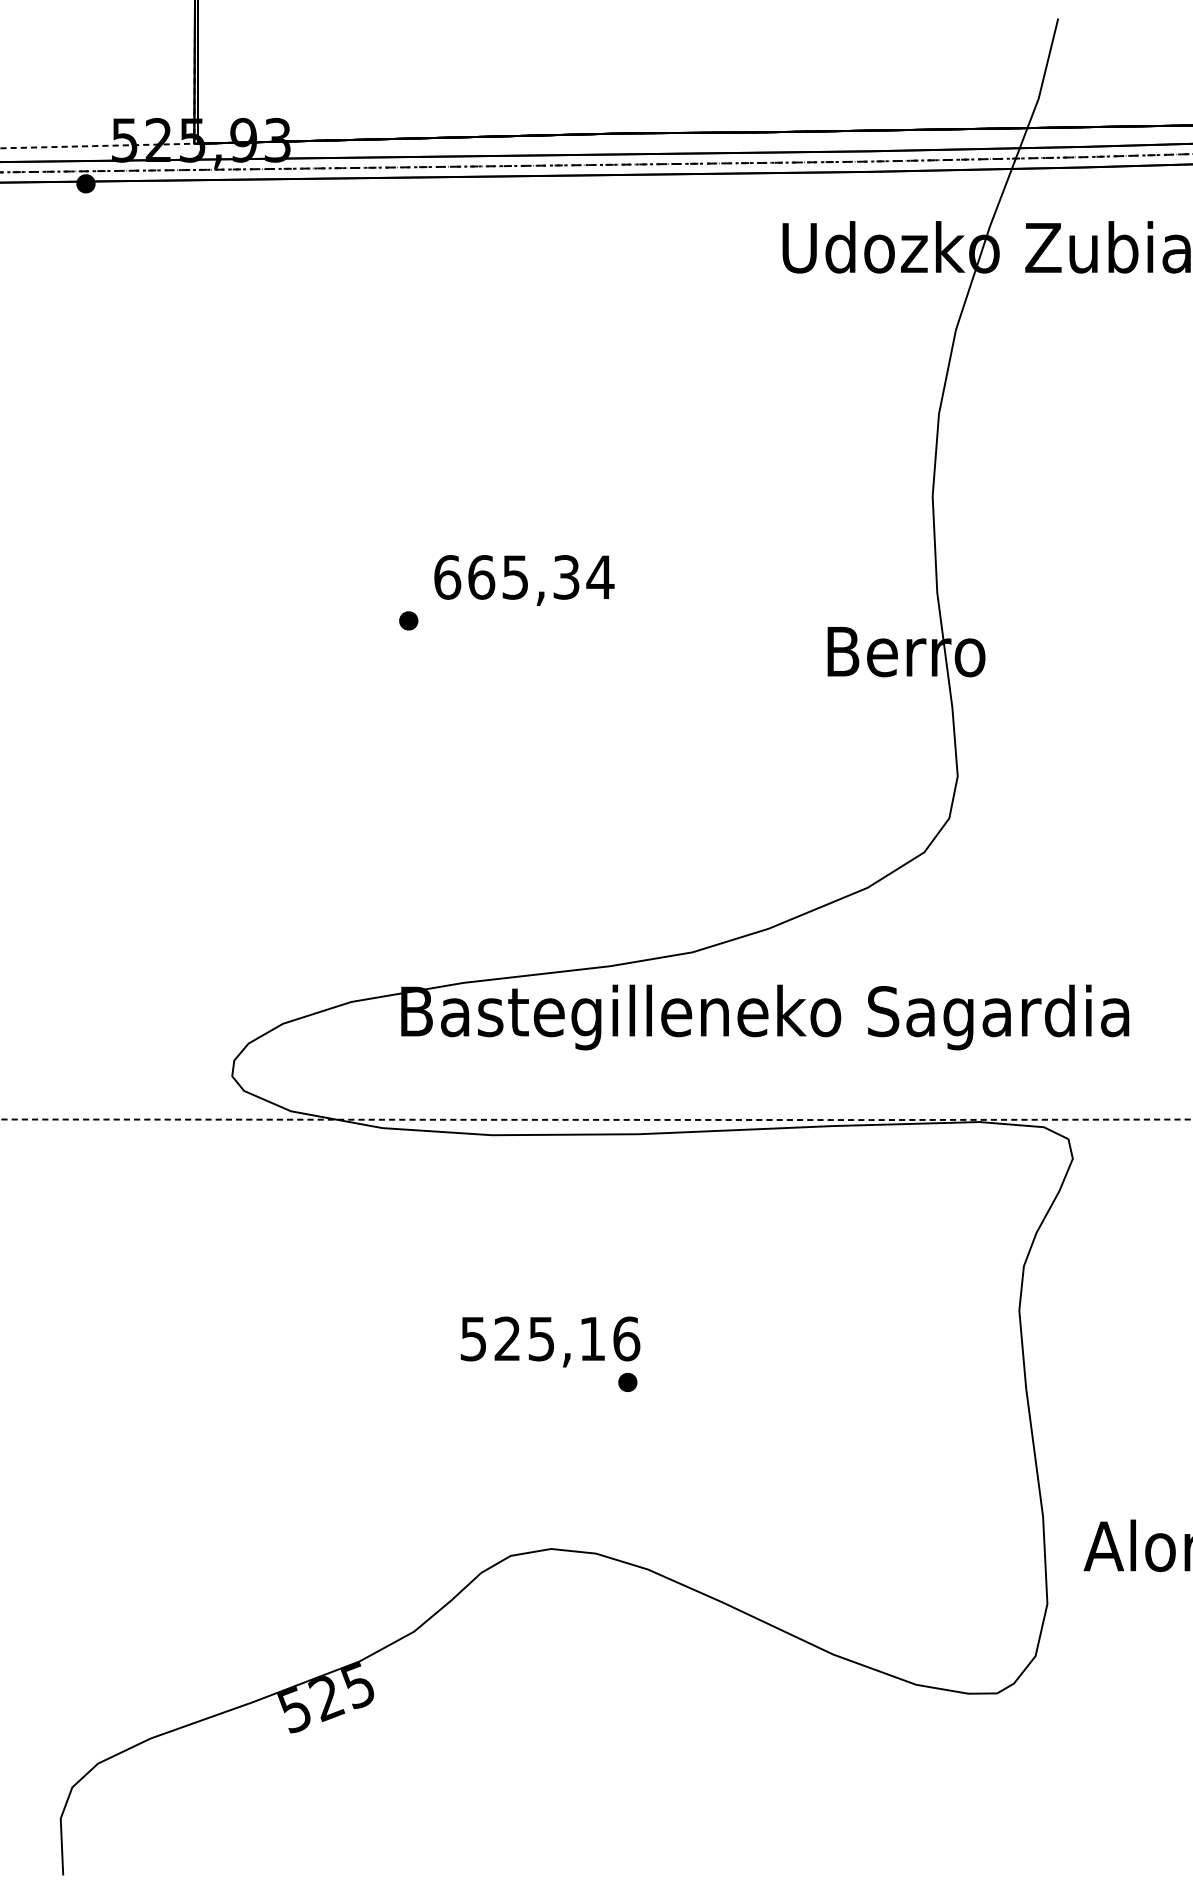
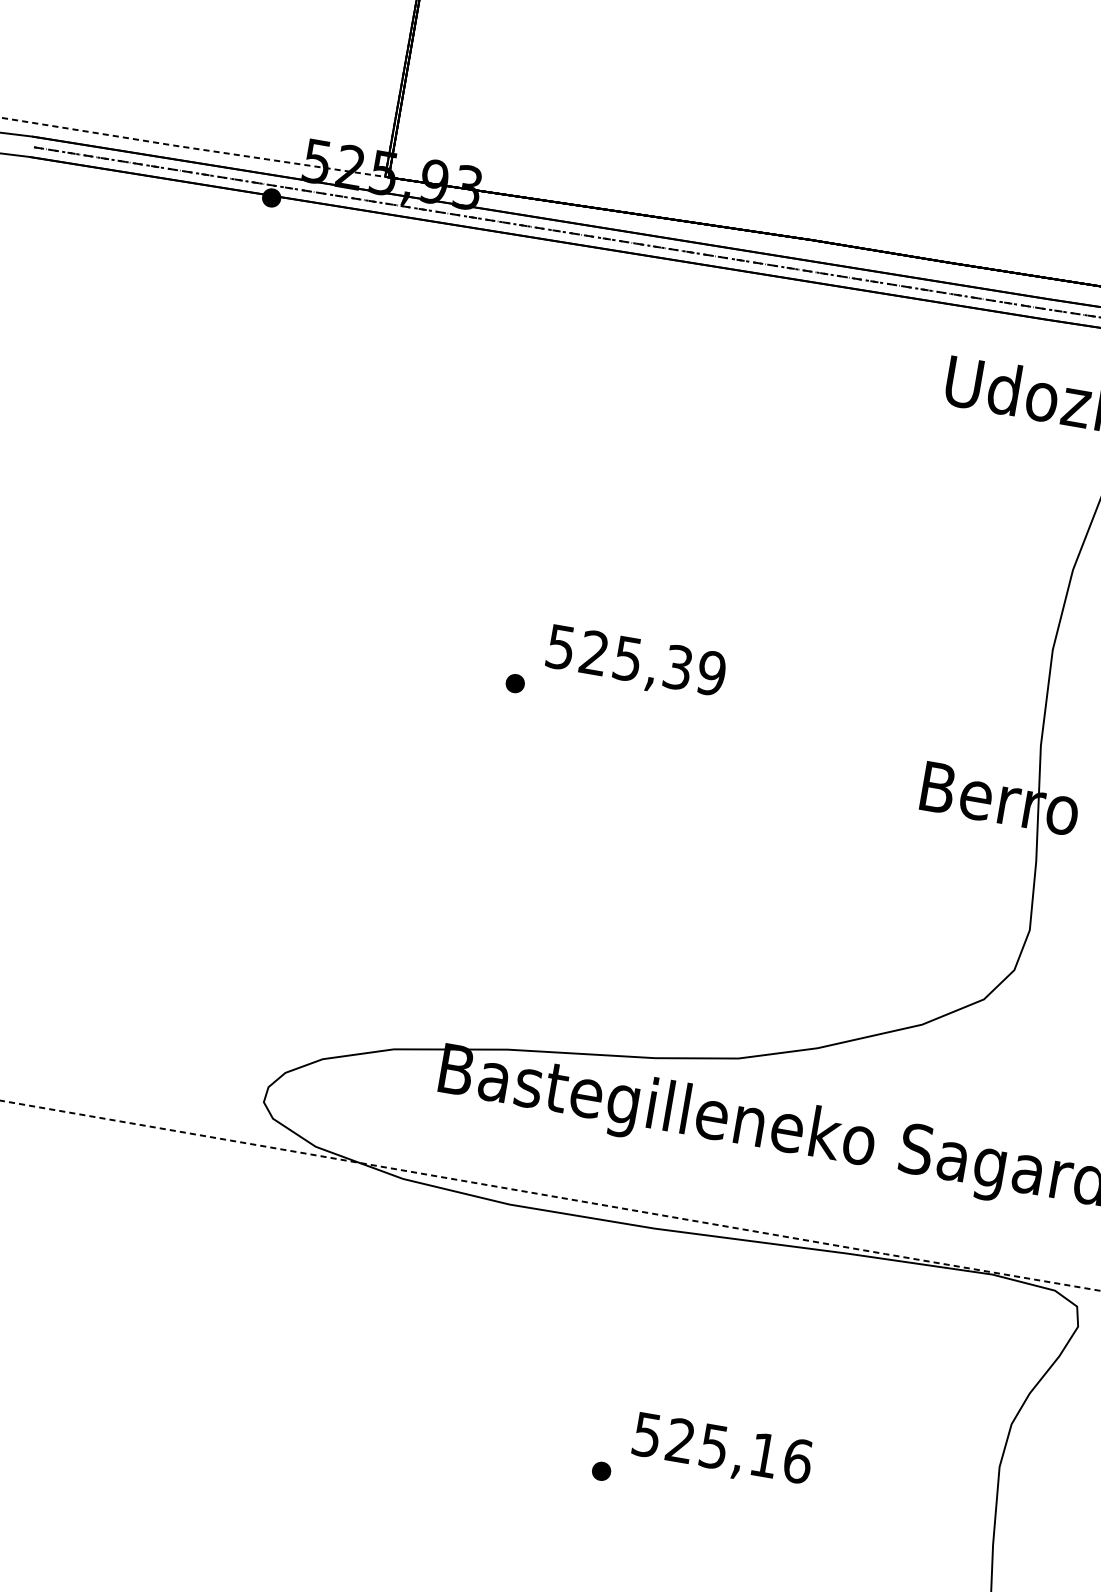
text: (524, 577) -> (636, 660), 665,34 -> 525,39
text: (550, 1341) -> (722, 1450), moved

